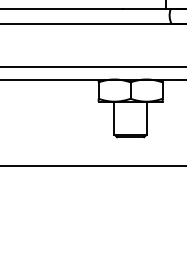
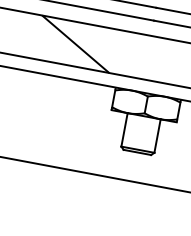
hatch: (52, 45) -> (75, 44), added

